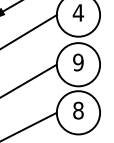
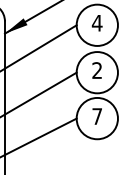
text: (78, 62) -> (97, 70), 9 -> 2
text: (78, 110) -> (97, 116), 8 -> 7

